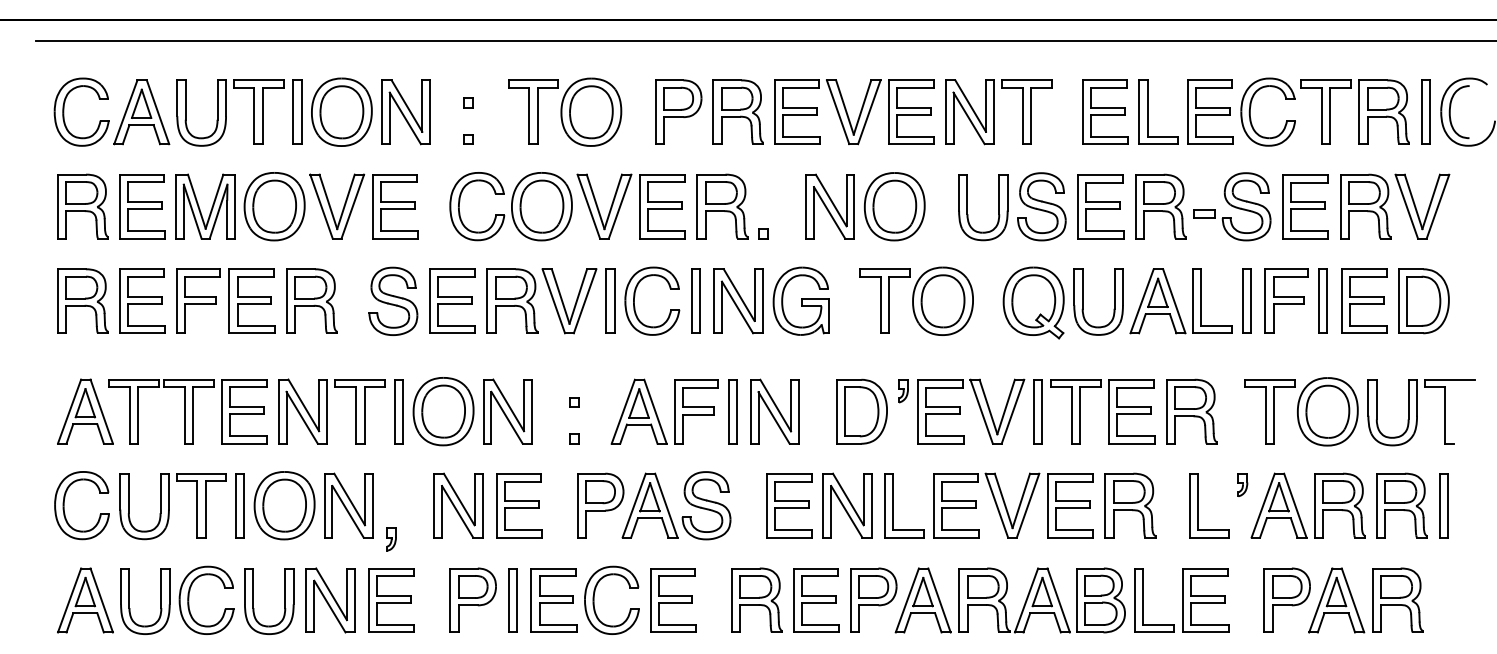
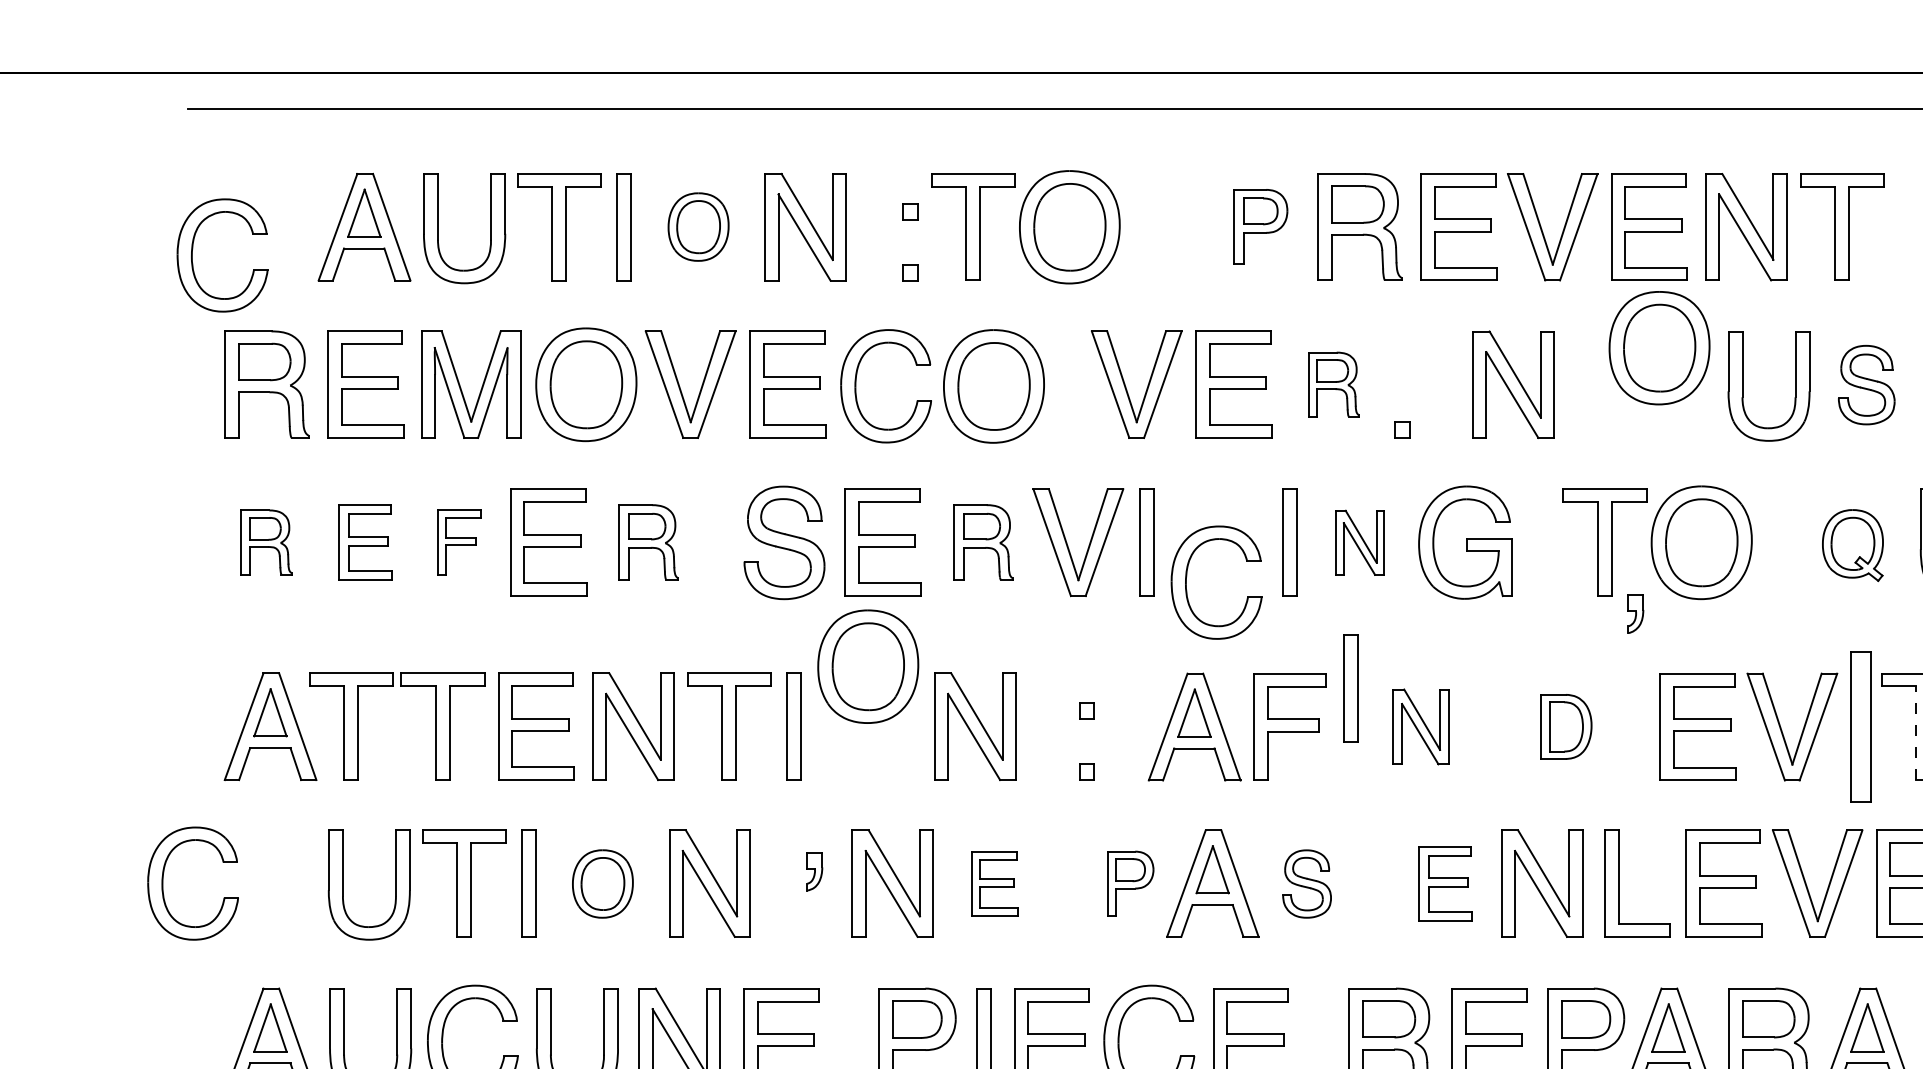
part: (64, 111) -> (193, 254), moved
part: (341, 111) -> (697, 225), size x0.6
part: (565, 111) -> (1026, 225), moved
part: (678, 111) -> (1260, 225), size x0.7
part: (510, 206) -> (941, 386), moved
part: (722, 206) -> (1333, 384), size x0.6
part: (894, 206) -> (1659, 347), moved
part: (1041, 206) -> (1866, 384), size x0.7
part: (635, 296) -> (1188, 574), moved
part: (82, 300) -> (265, 541), size x0.6
part: (142, 300) -> (365, 541), size x0.7
part: (198, 300) -> (459, 541), size x0.6
part: (311, 300) -> (647, 541), size x0.7
part: (512, 300) -> (983, 541), size x0.7
part: (738, 301) -> (1360, 543), size x0.6
part: (1033, 302) -> (1852, 544), size x0.6
part: (903, 391) -> (1635, 614), moved
part: (443, 411) -> (868, 666), moved
part: (732, 411) -> (1350, 688), moved
part: (774, 411) -> (1420, 726), size x0.7
part: (861, 411) -> (1565, 726), size x0.6
part: (1037, 411) -> (1859, 726), size x1.4
line: (1071, 415) -> (1916, 733), solid -> dashed
part: (64, 505) -> (163, 883), moved
part: (284, 505) -> (602, 883), size x0.6
part: (519, 505) -> (994, 883), size x0.6
part: (600, 505) -> (1130, 883), size x0.6
part: (706, 505) -> (1307, 883), size x0.6
part: (789, 505) -> (1445, 883), size x0.7
part: (391, 539) -> (814, 871), moved

